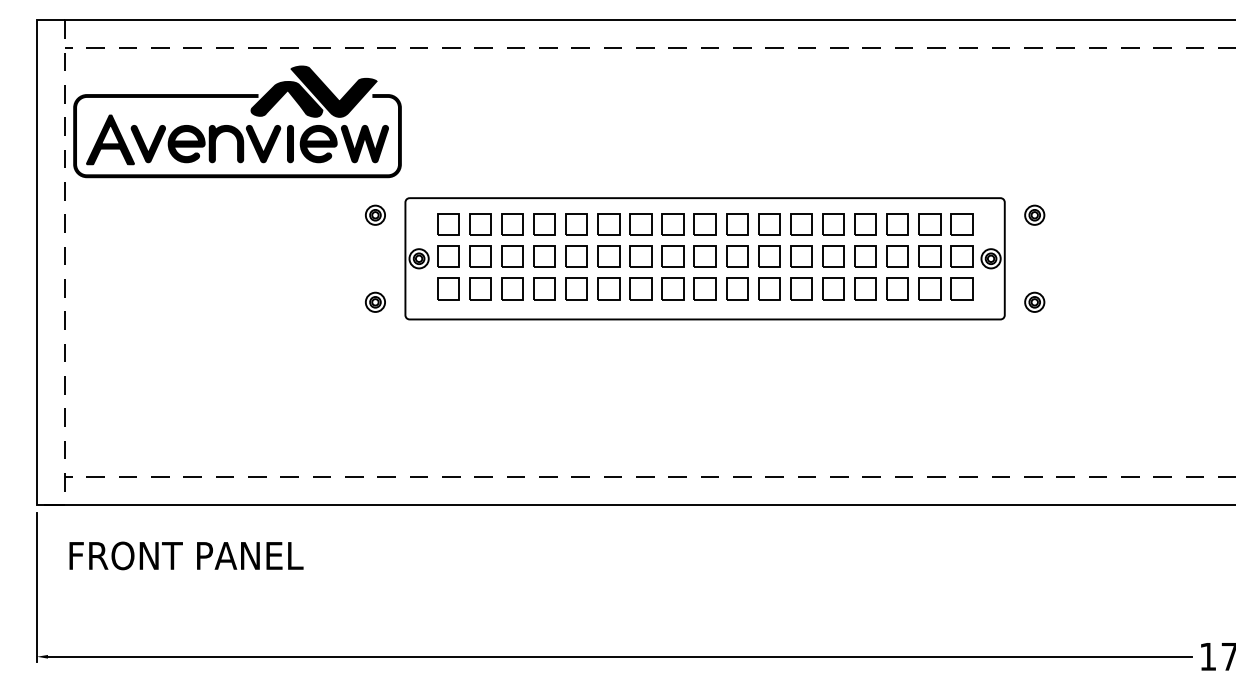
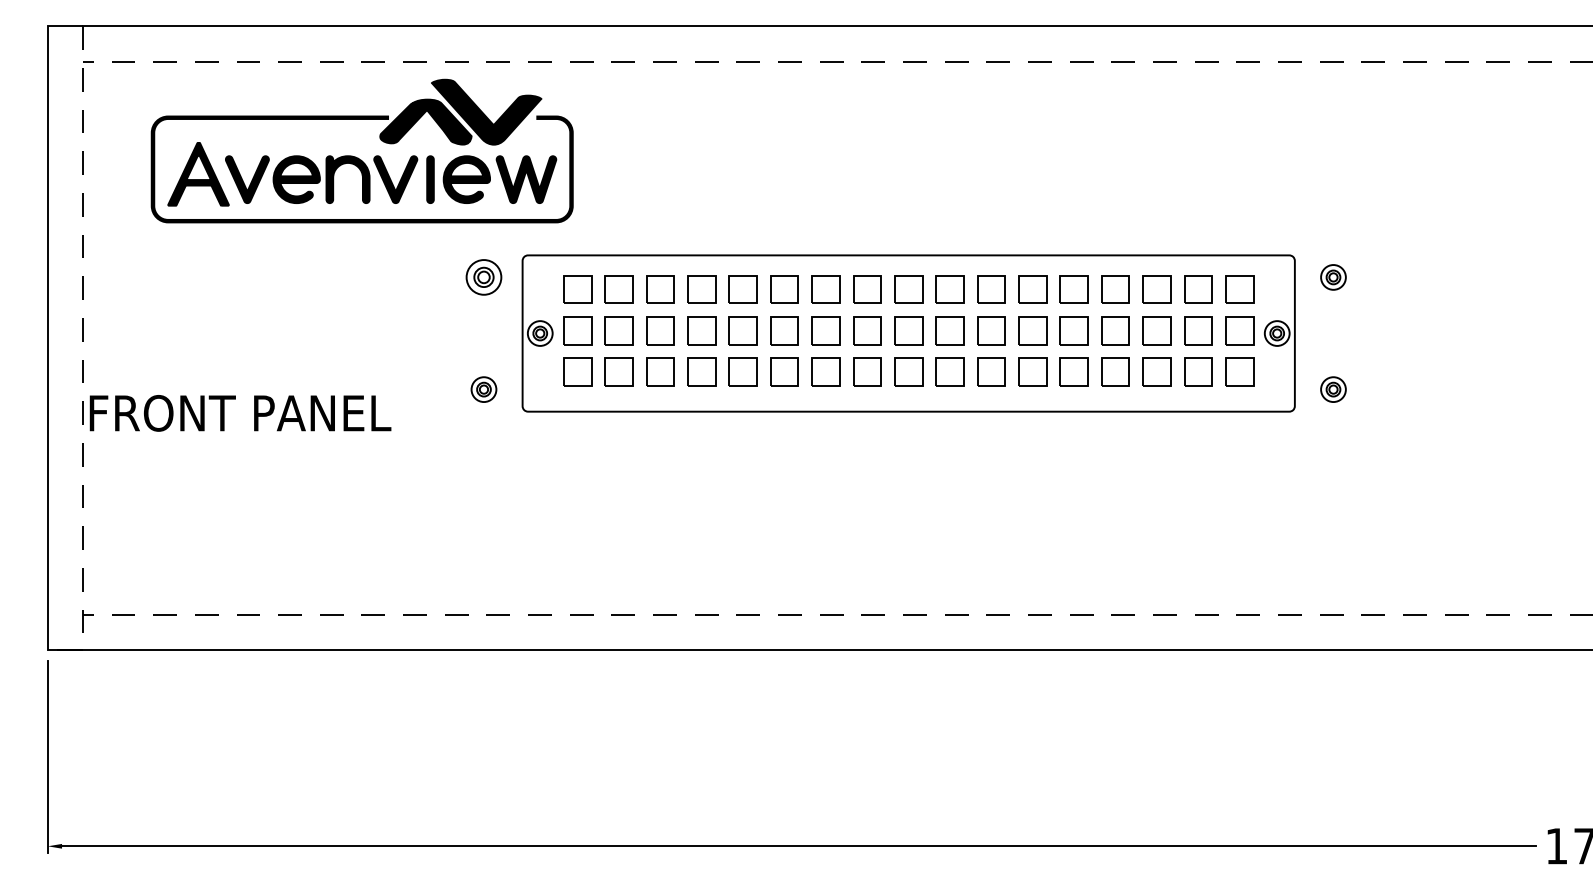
part: (234, 126) -> (358, 157), moved
part: (375, 215) -> (483, 277), size x1.4
text: (186, 556) -> (240, 413), moved

